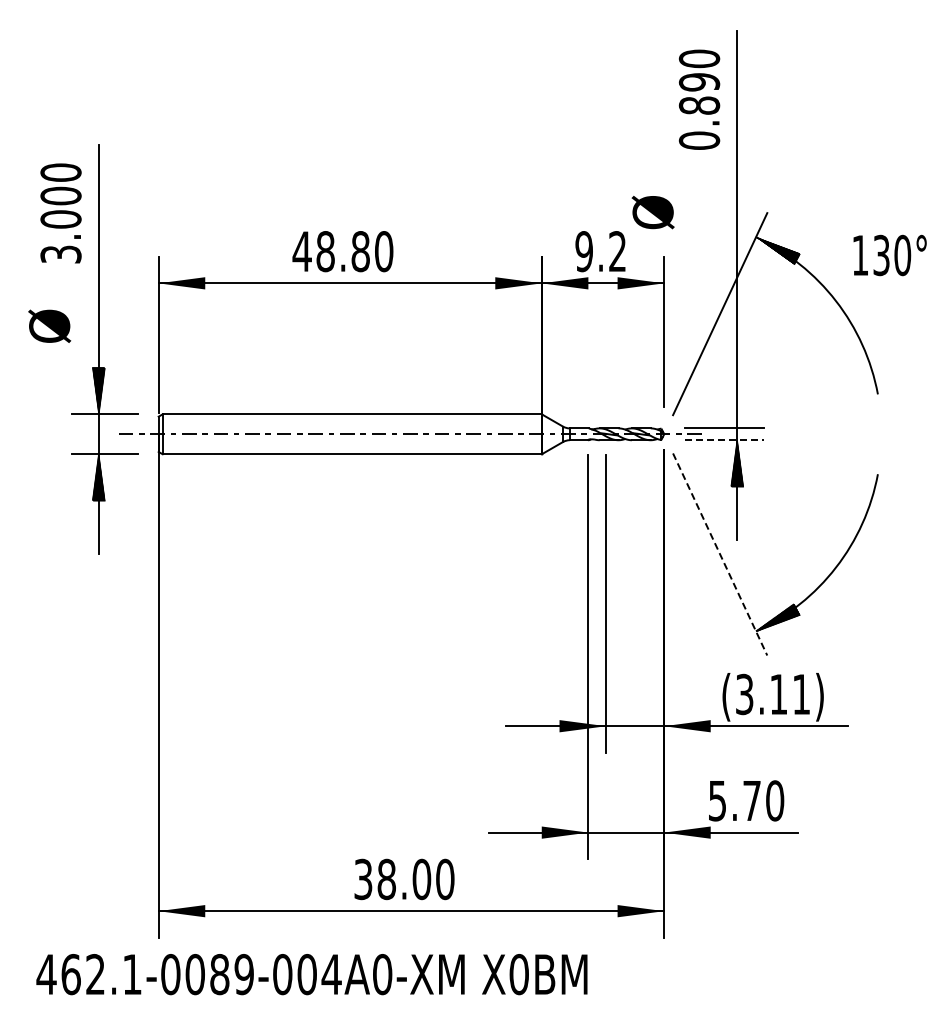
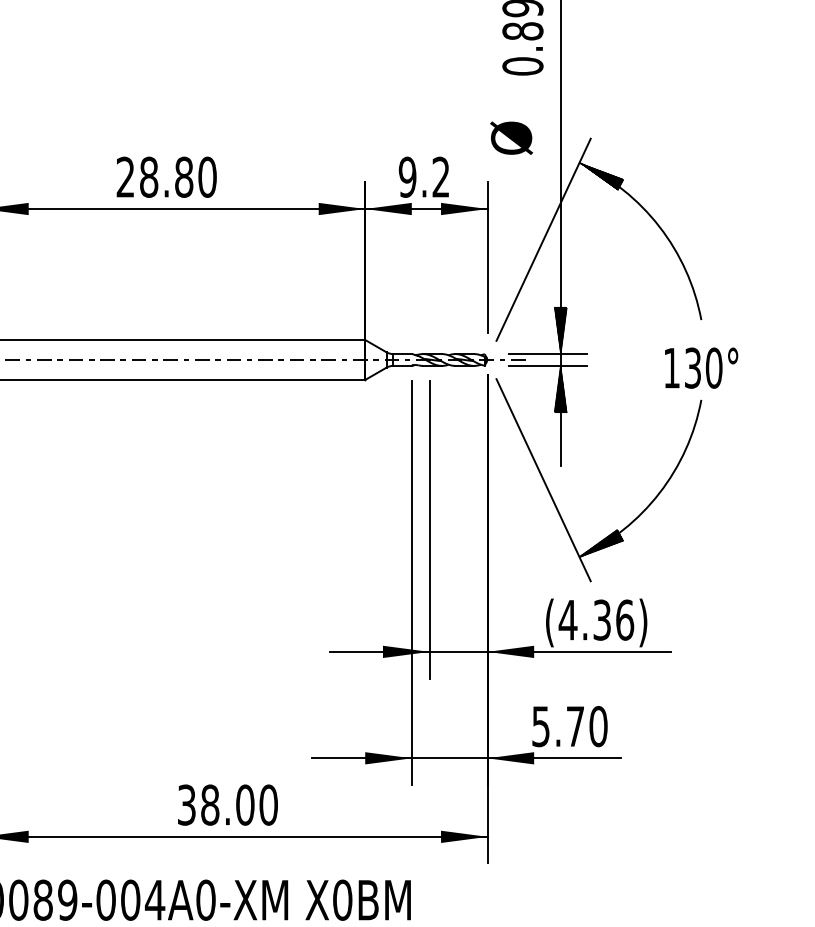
text: (652, 212) -> (510, 138), moved
text: (301, 251) -> (124, 177), 48.80 -> 28.80
text: (889, 255) -> (700, 368), moved
hatch: (737, 404) -> (560, 330), added
line: (725, 440) -> (548, 366), dashed -> solid
line: (720, 554) -> (543, 480), dashed -> solid
text: (772, 694) -> (595, 620), (3.11) -> (4.36)

